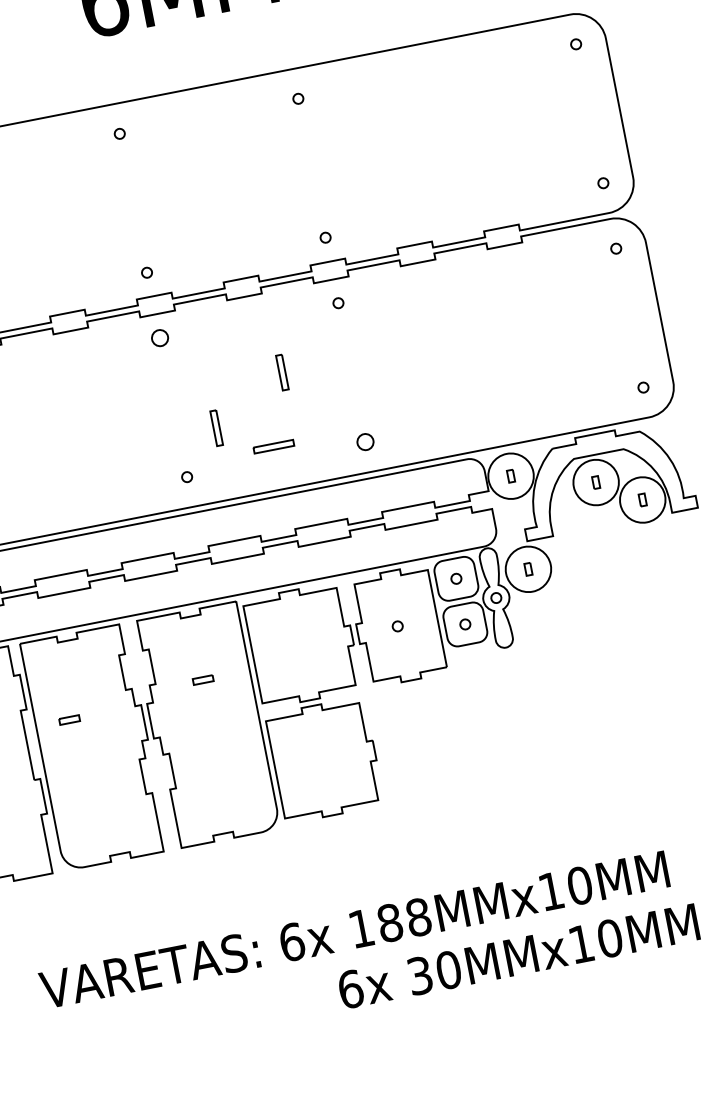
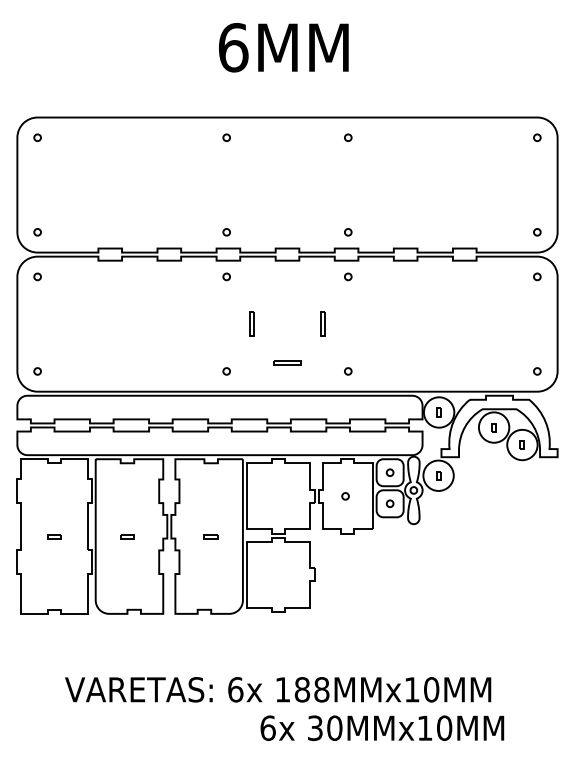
part: (159, 337) -> (226, 276), size x0.62
part: (282, 371) -> (322, 323), moved
part: (215, 427) -> (251, 323), moved
part: (366, 442) -> (348, 371), size x0.62
part: (202, 680) -> (210, 536), moved
part: (69, 719) -> (127, 536), moved

